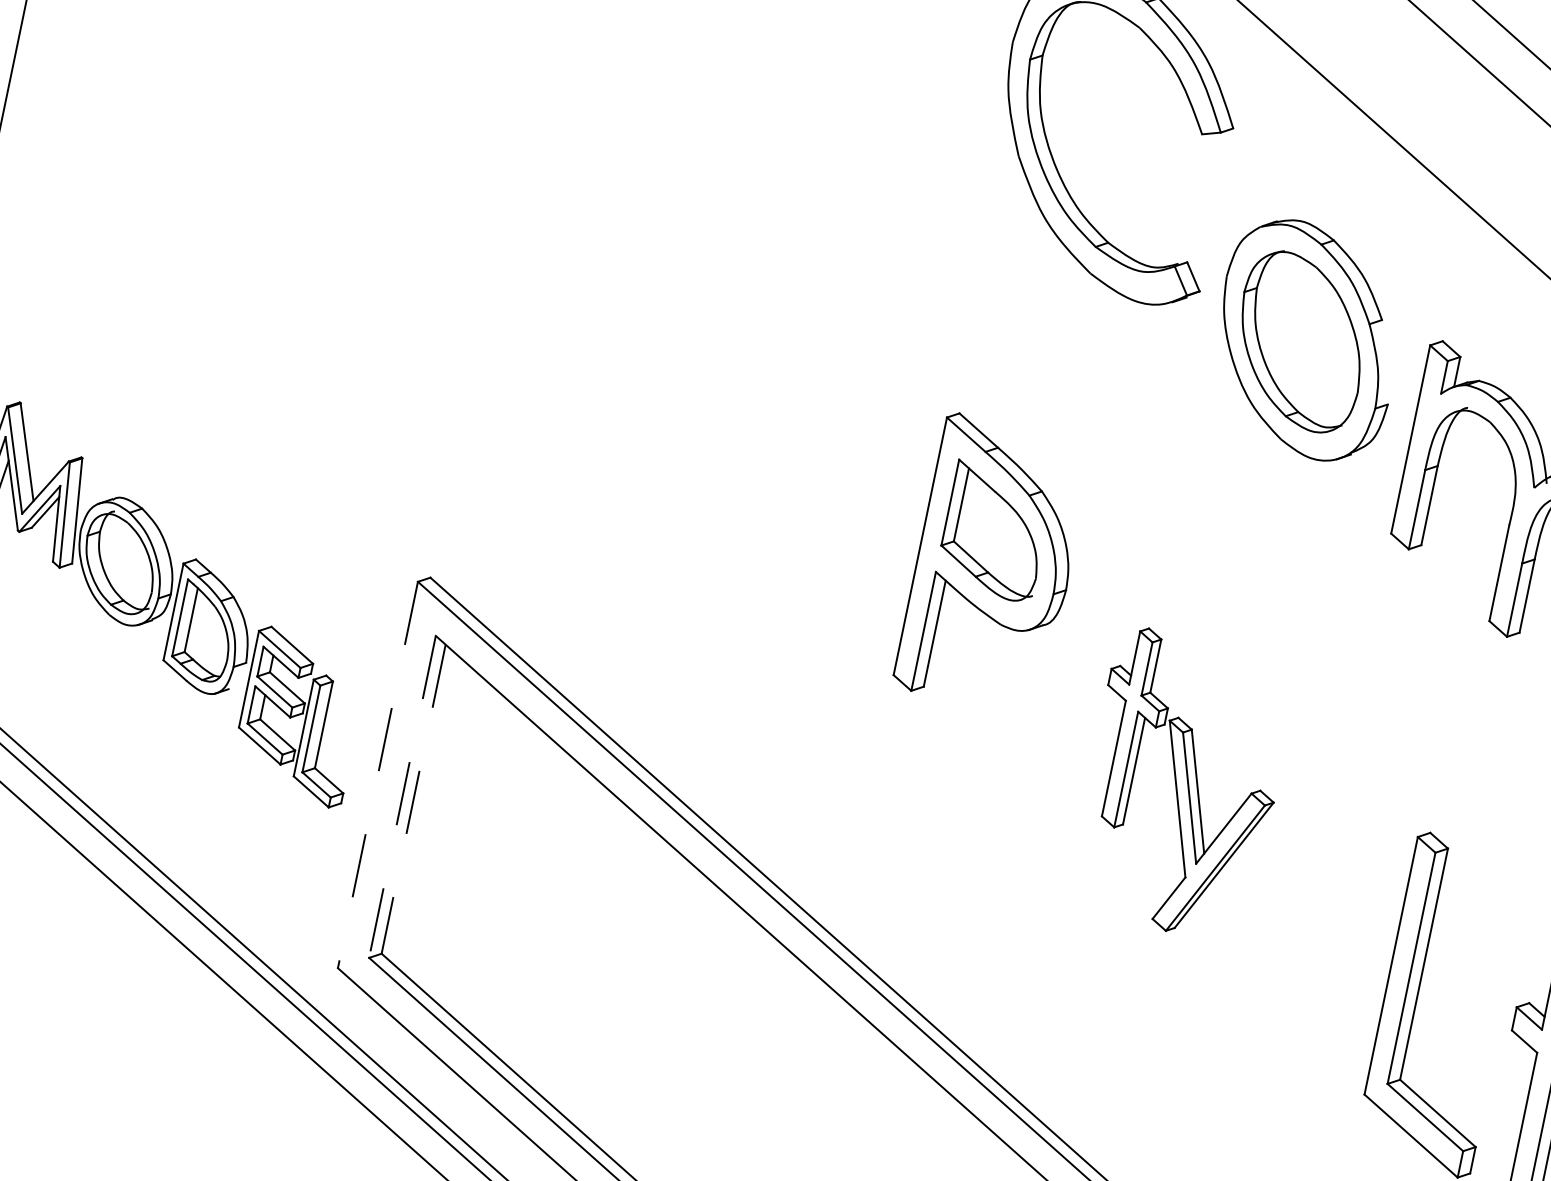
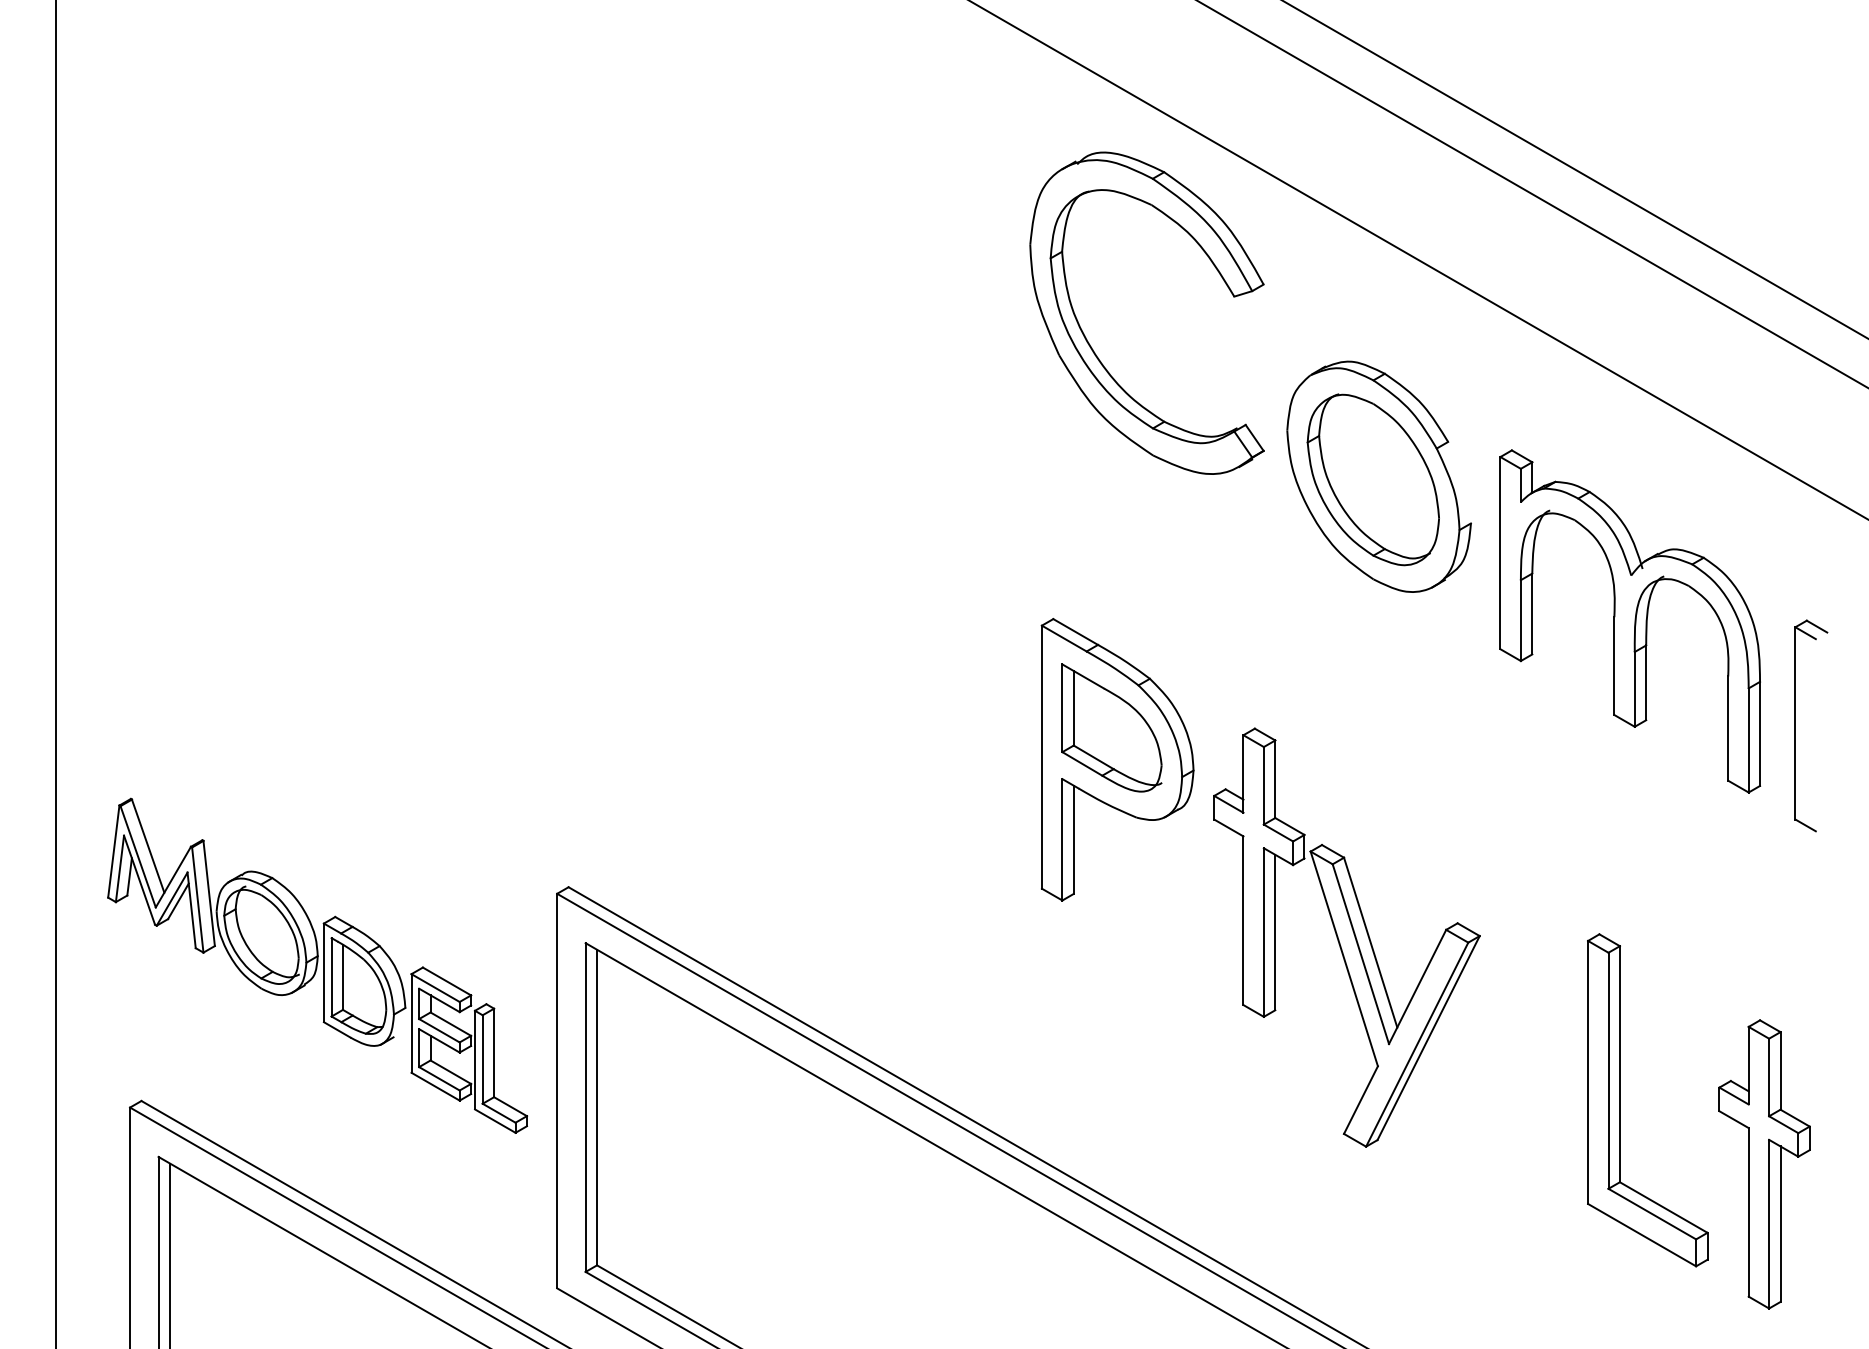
line: (378, 775) -> (557, 1091), dashed -> solid
part: (1182, 784) -> (1346, 937), size x1.43
line: (402, 797) -> (585, 1108), dashed -> solid
line: (414, 799) -> (597, 1107), dashed -> solid

